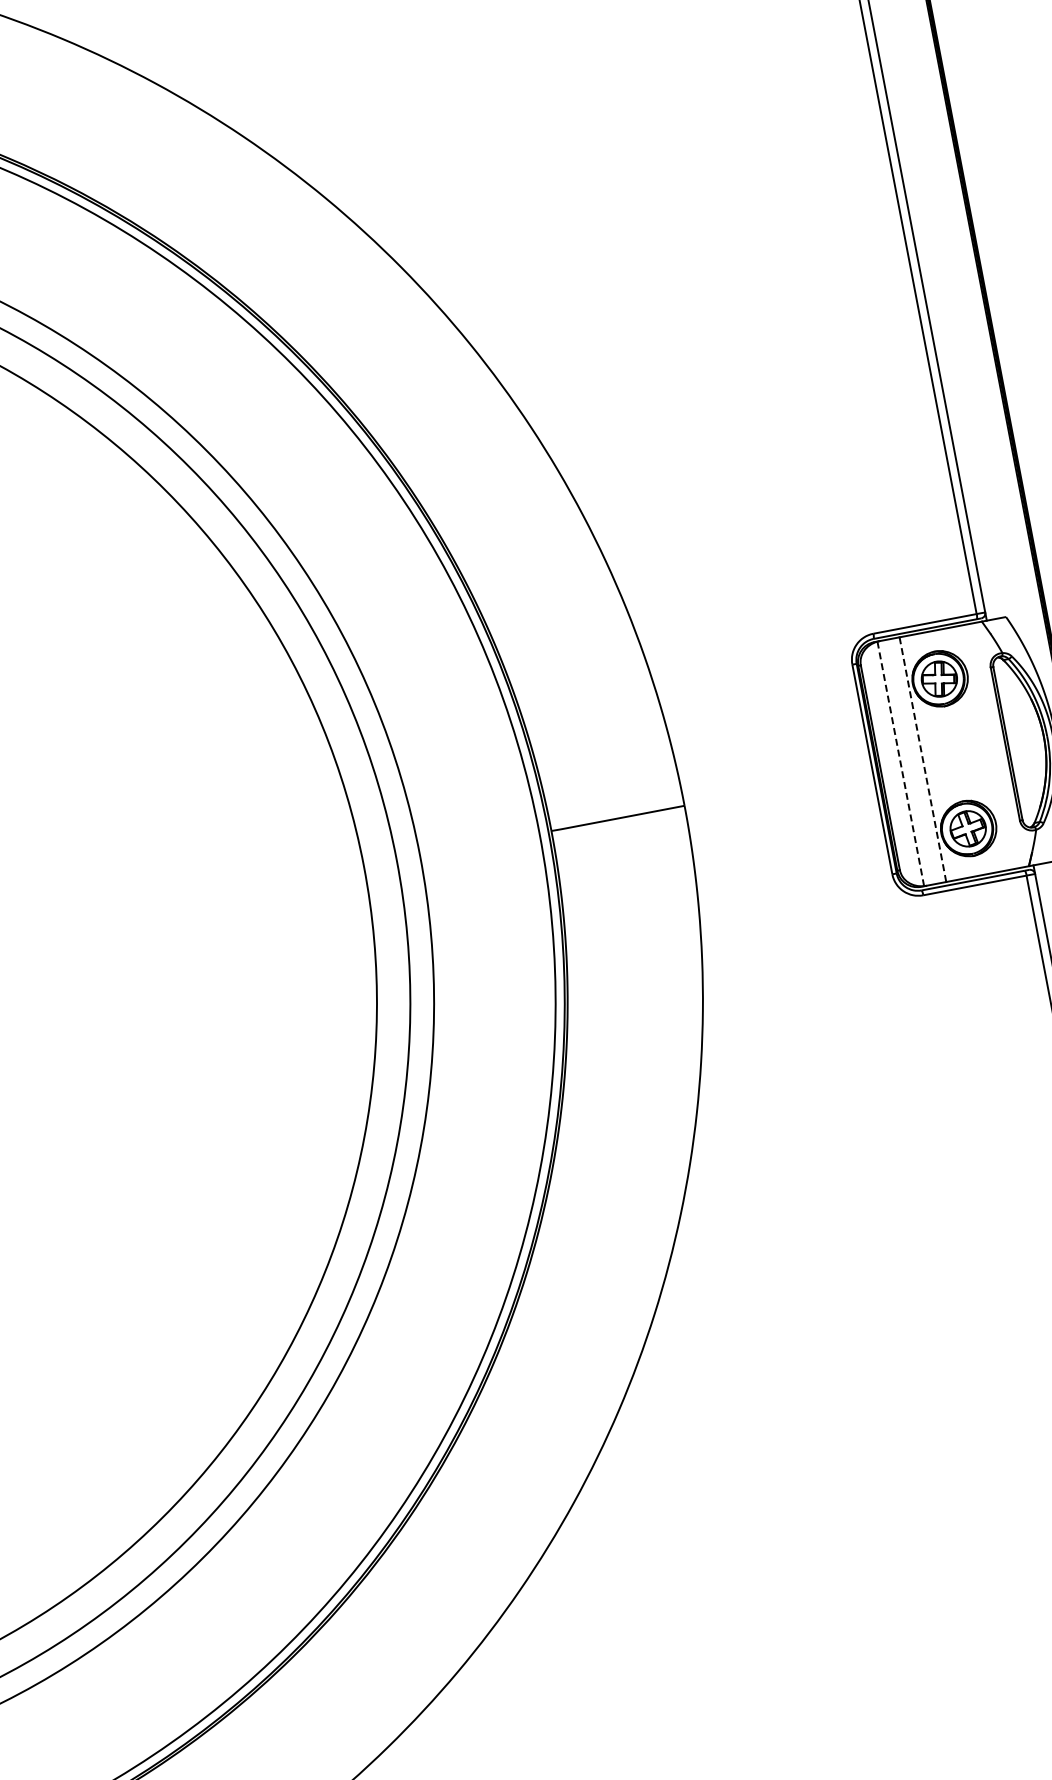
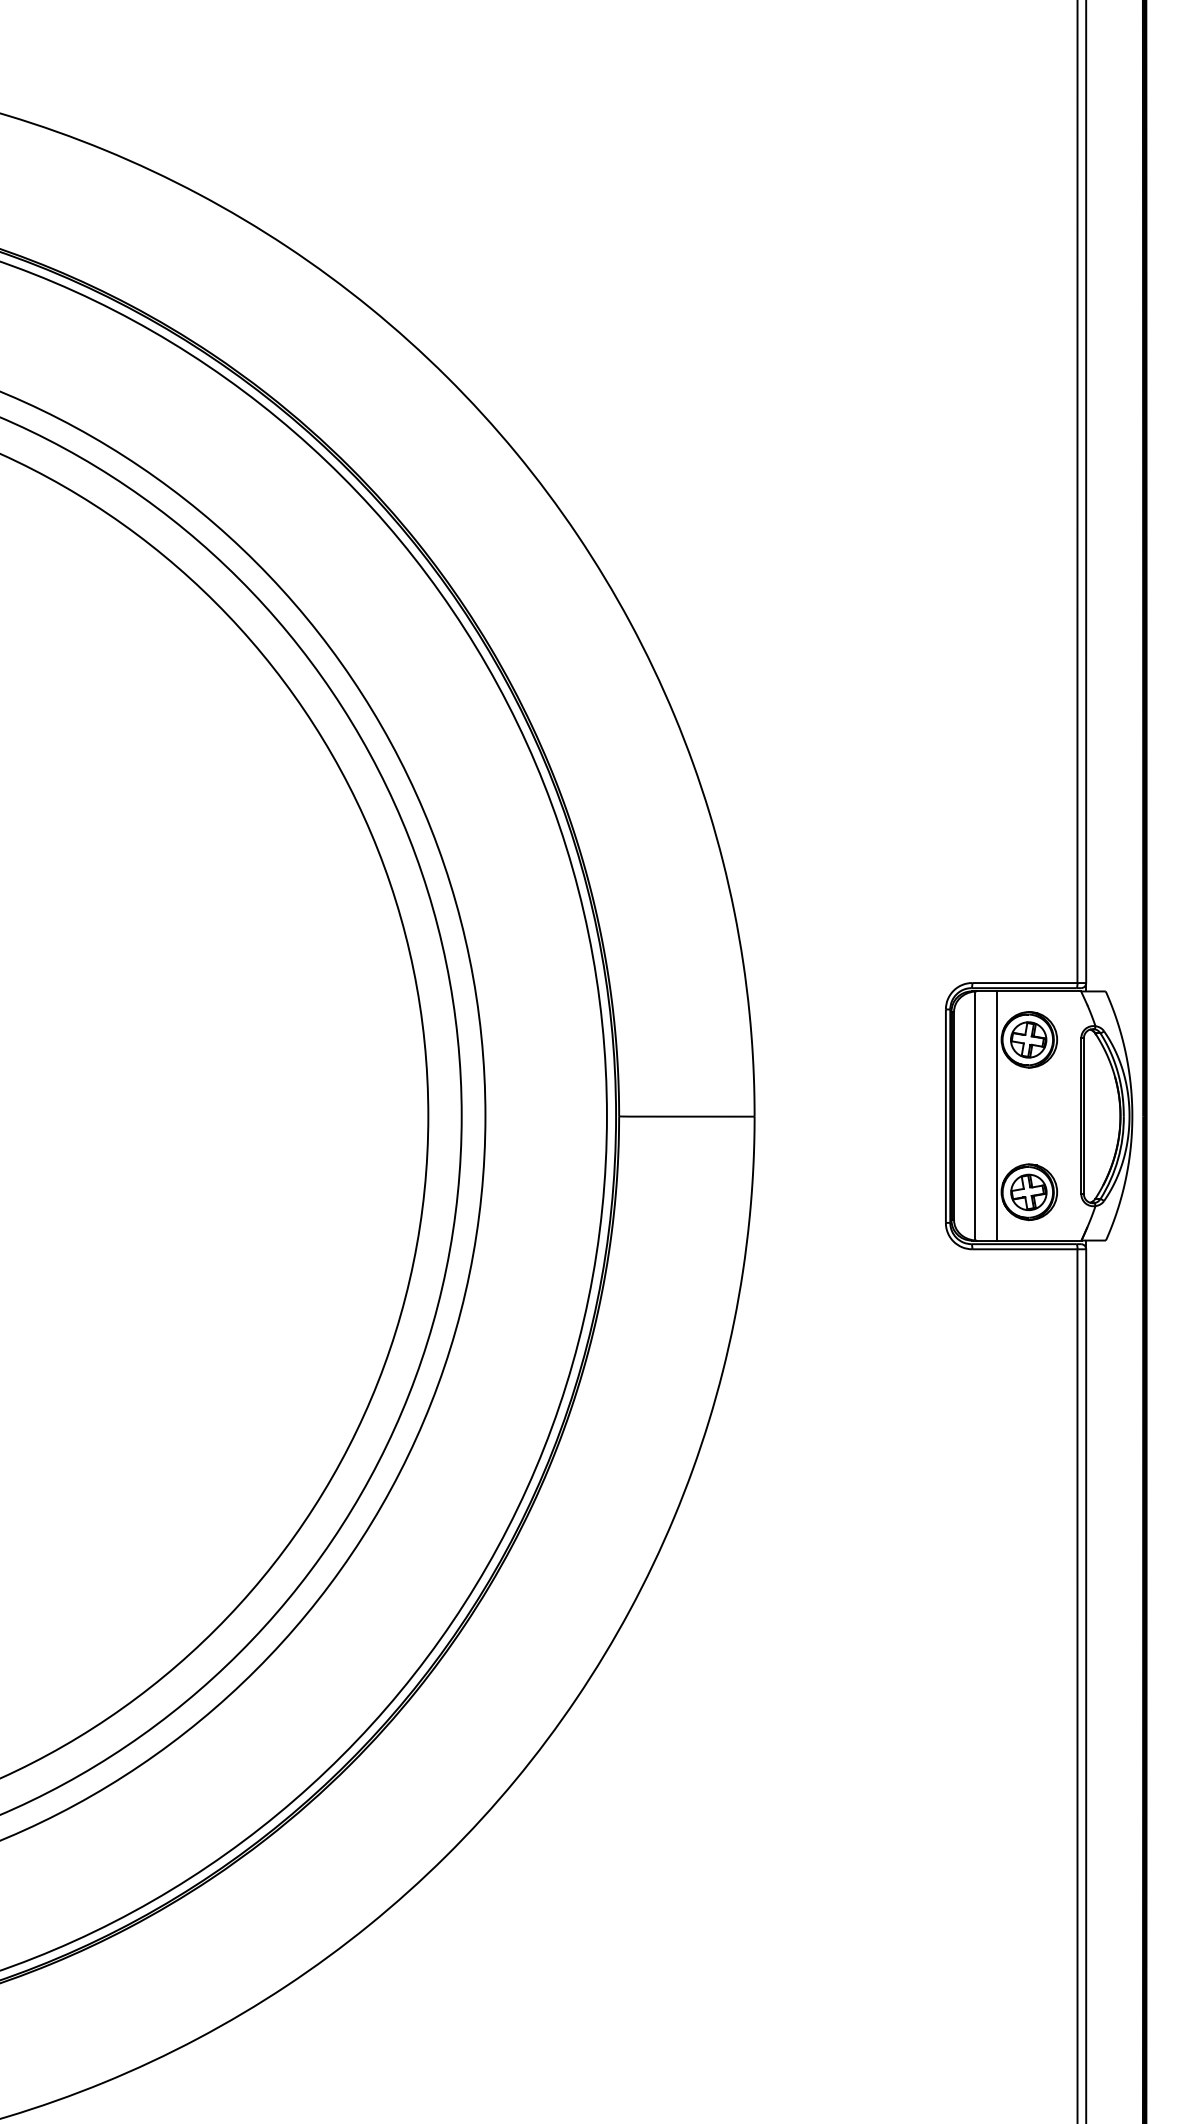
line: (923, 760) -> (997, 1116), dashed -> solid
line: (900, 764) -> (974, 1116), dashed -> solid

